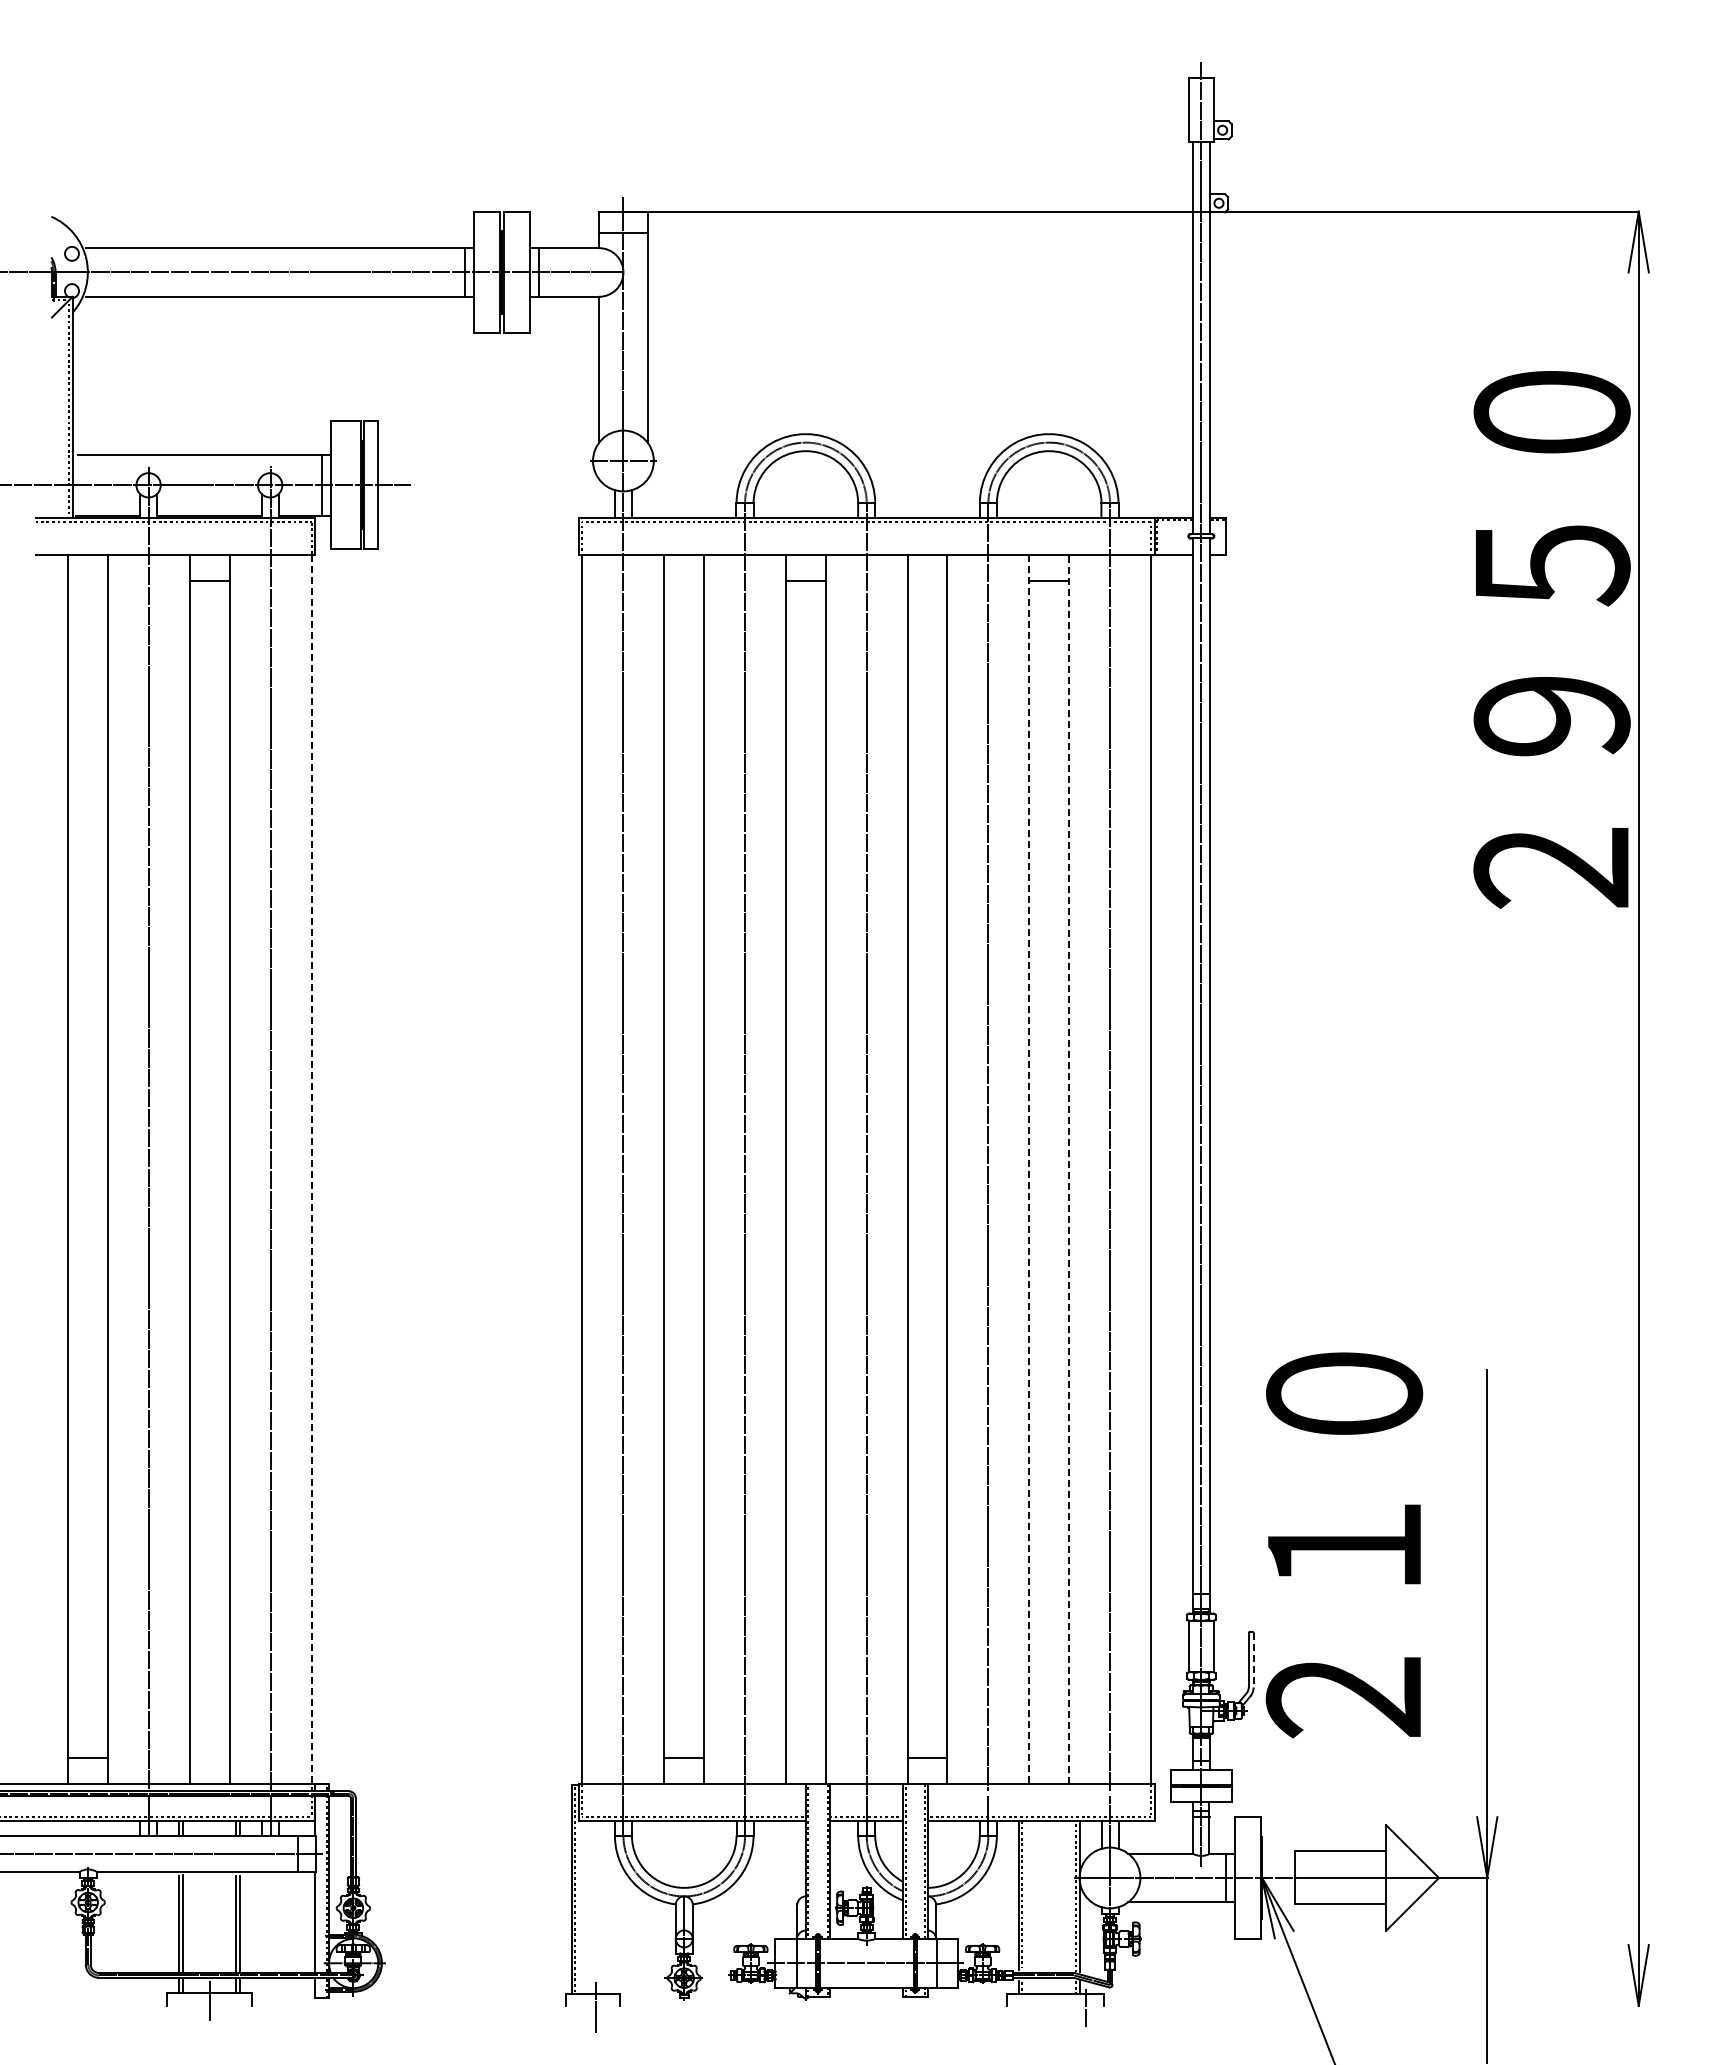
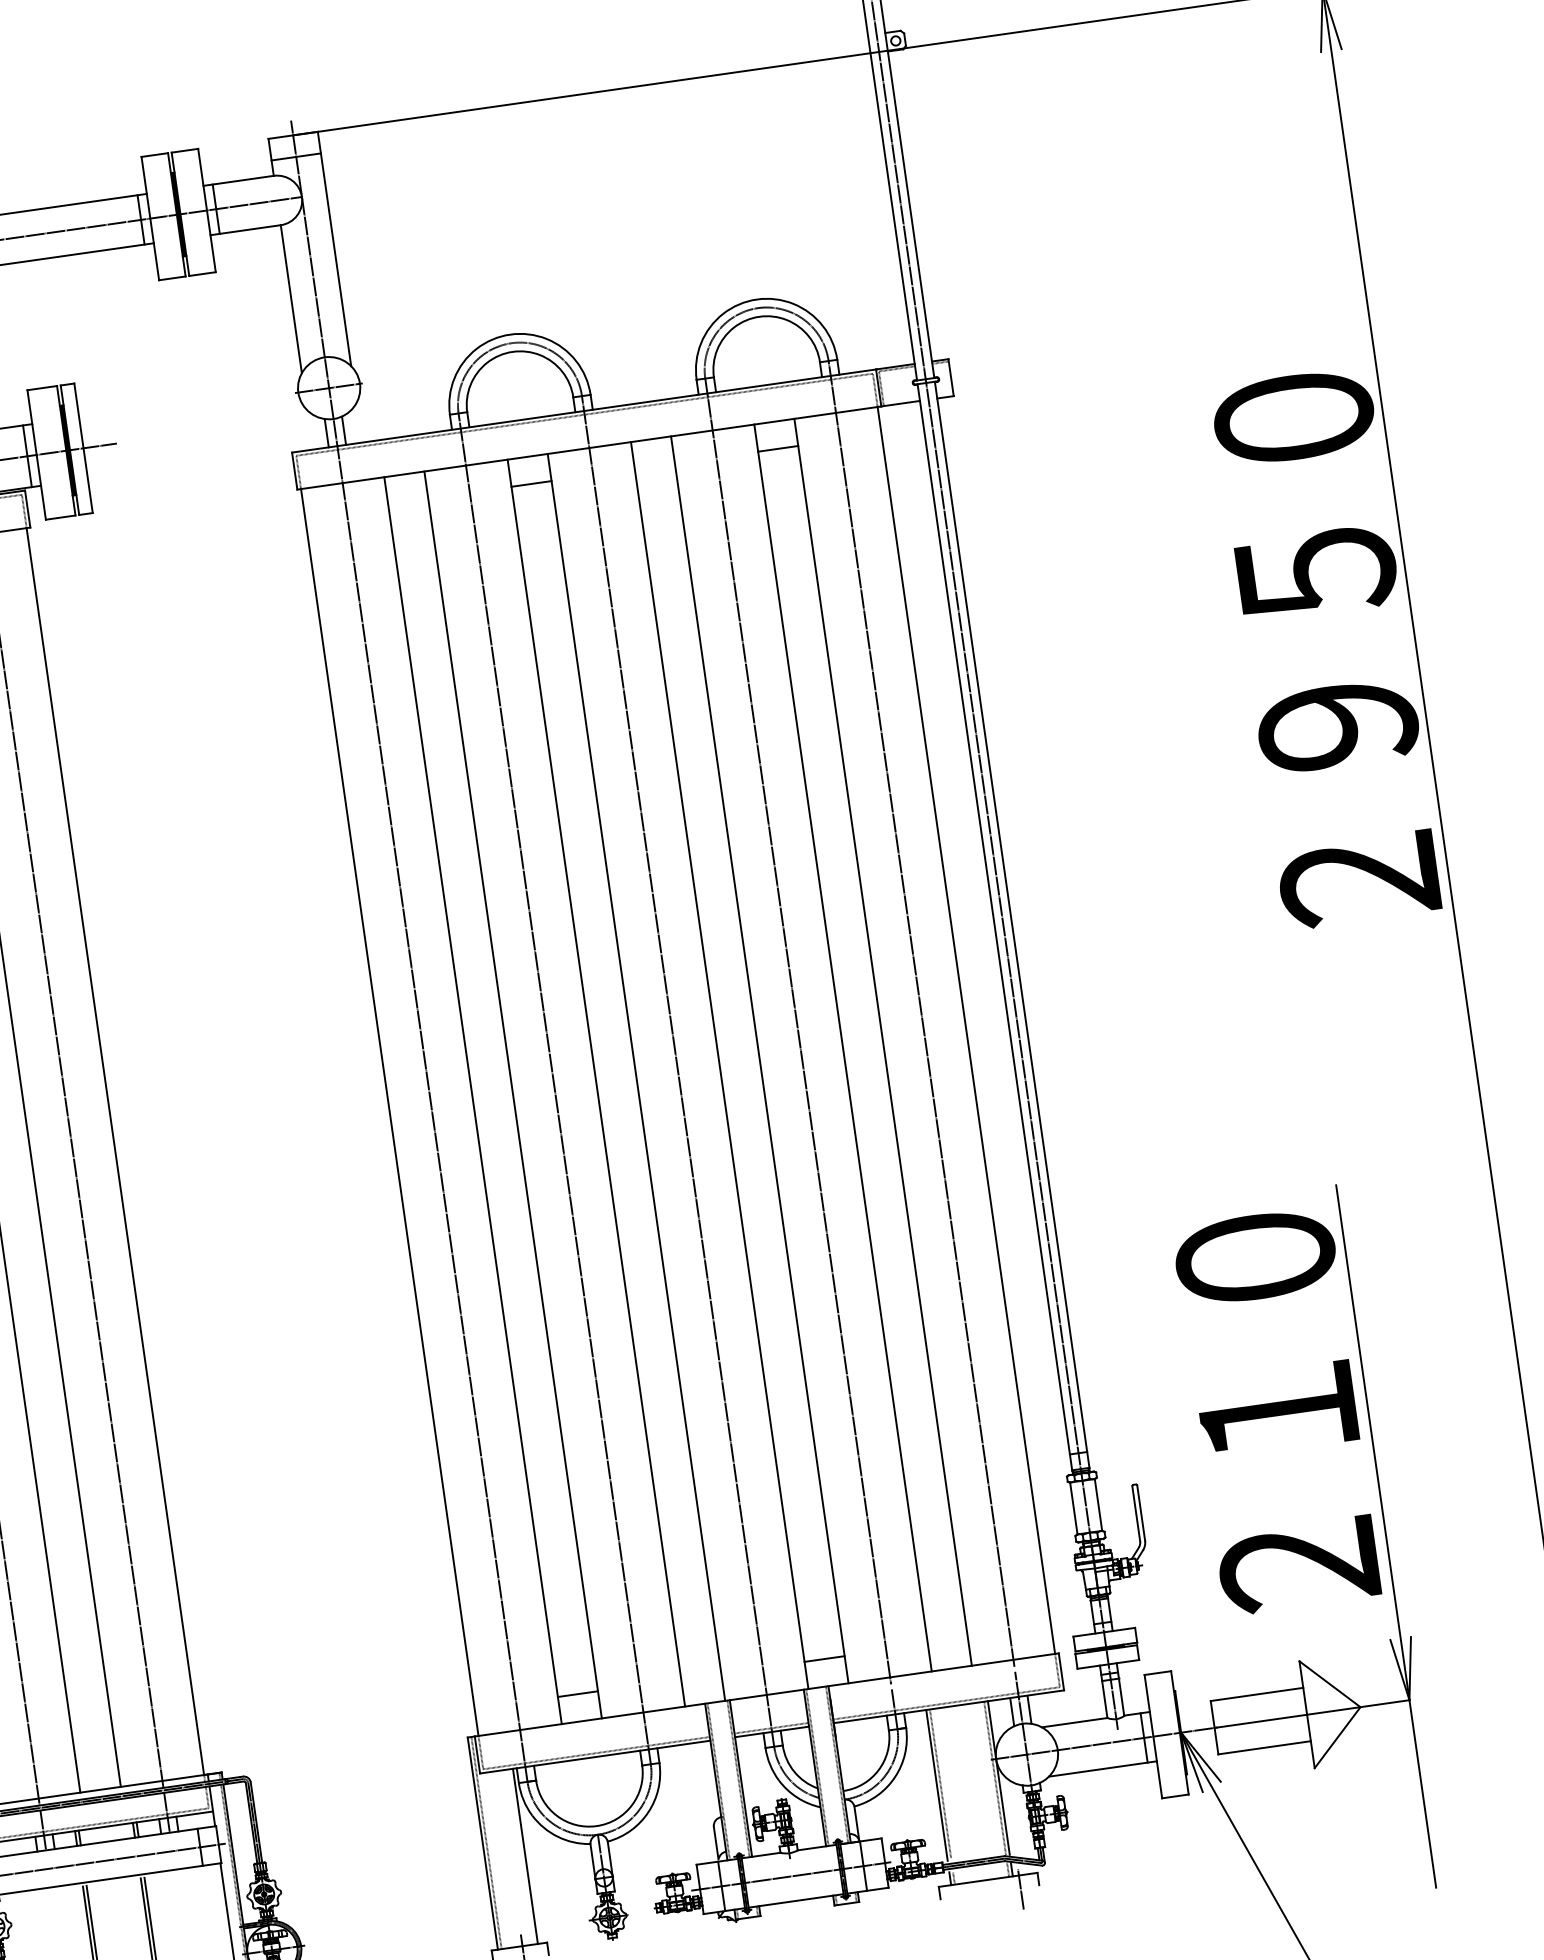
text: (1551, 639) -> (1326, 648), moved
line: (311, 1169) -> (115, 1151), dashed -> solid
line: (1029, 1169) -> (843, 1047), dashed -> solid
line: (1068, 1169) -> (882, 1042), dashed -> solid
text: (1344, 1545) -> (1277, 1411), moved
line: (1253, 1660) -> (1141, 1513), dashed -> solid
line: (611, 1907) -> (525, 1856), added

